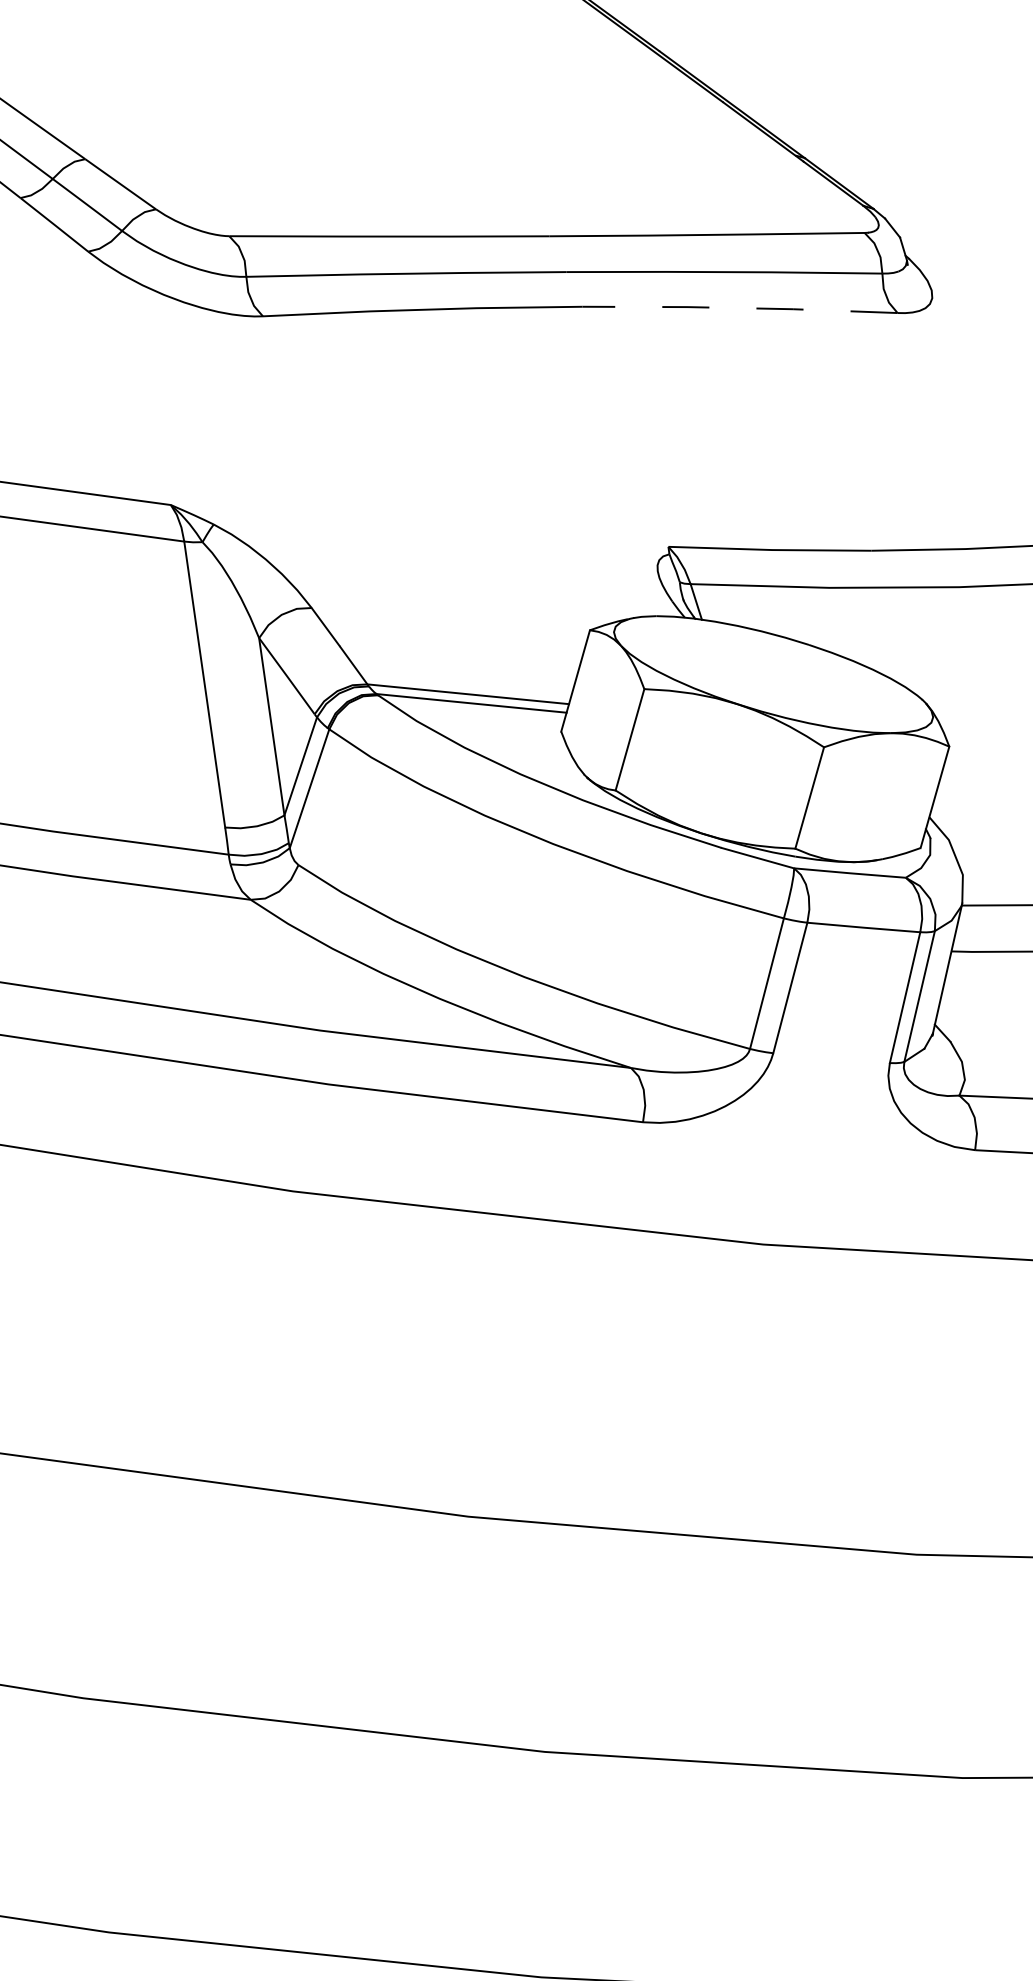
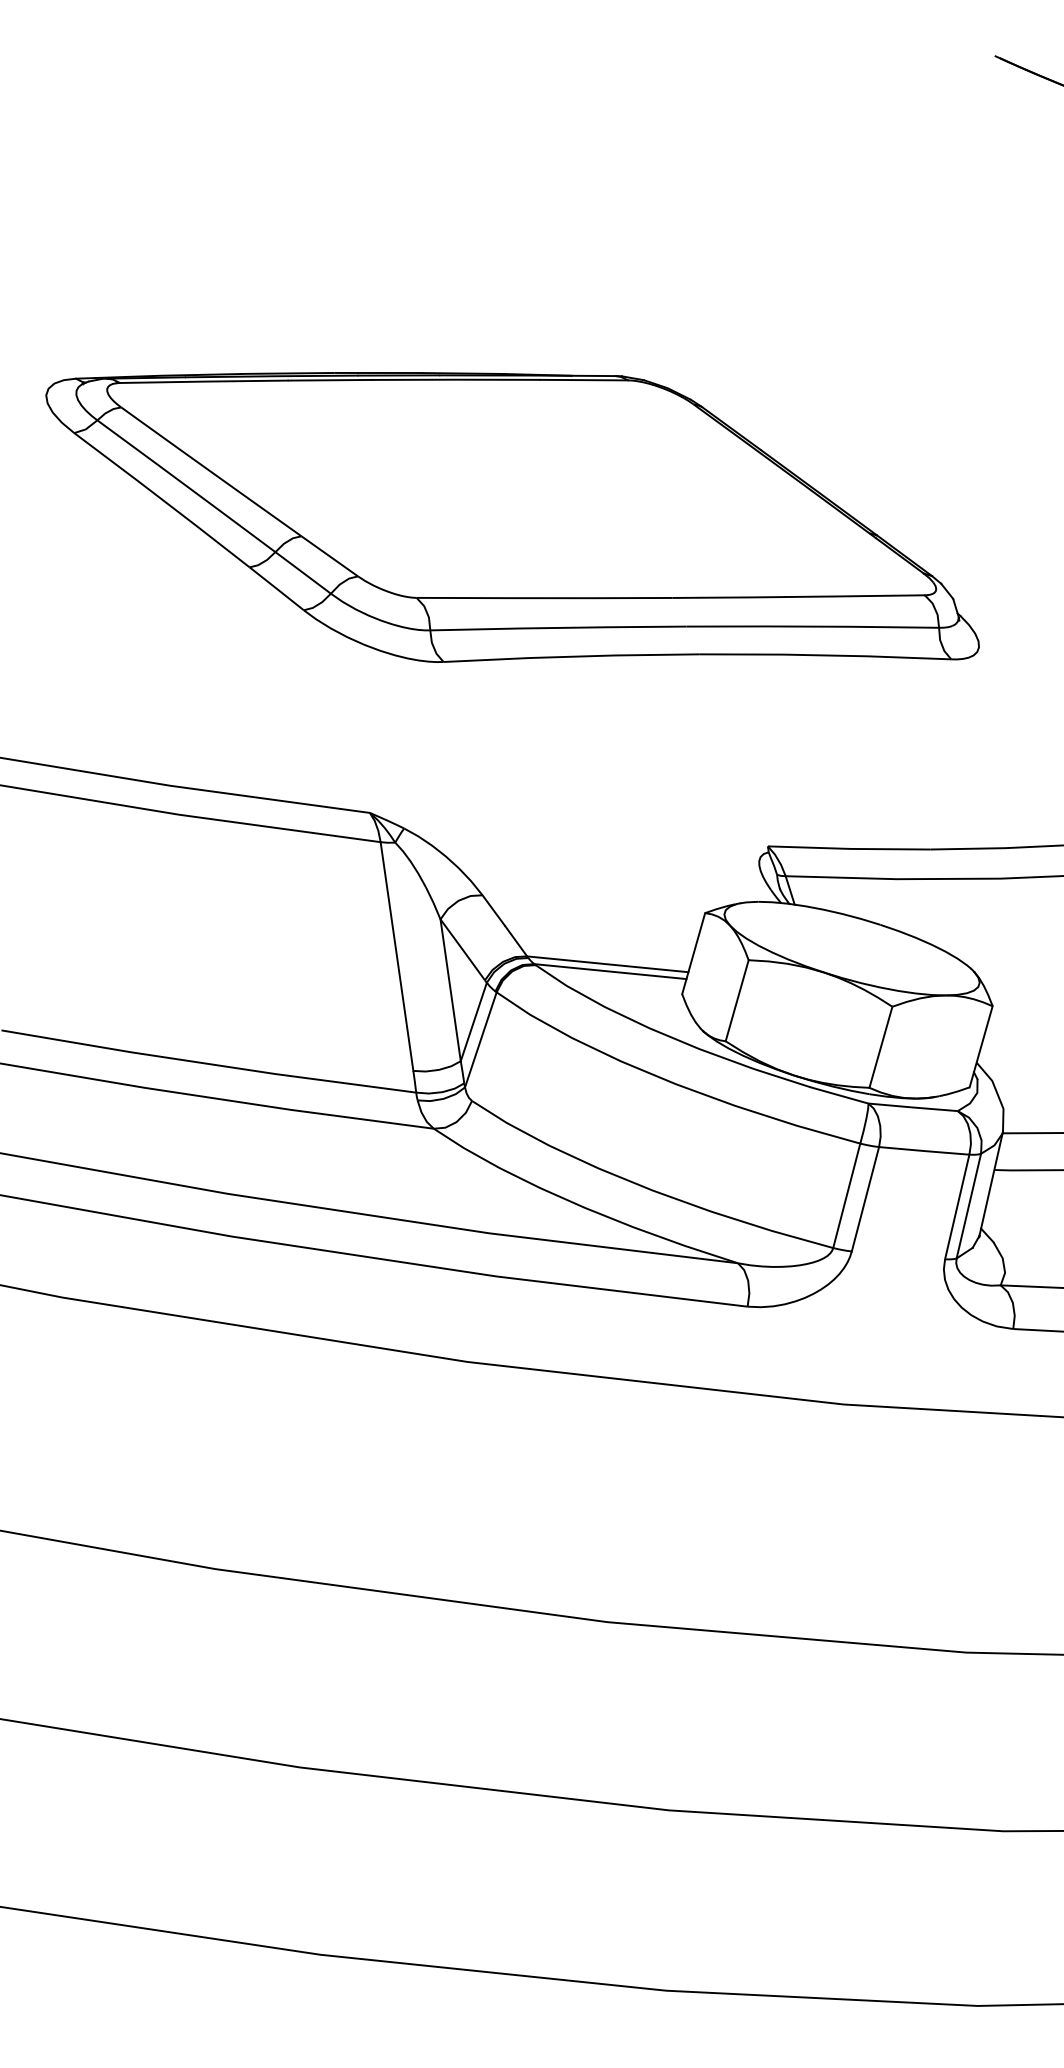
line: (740, 308) -> (825, 655), dashed -> solid

